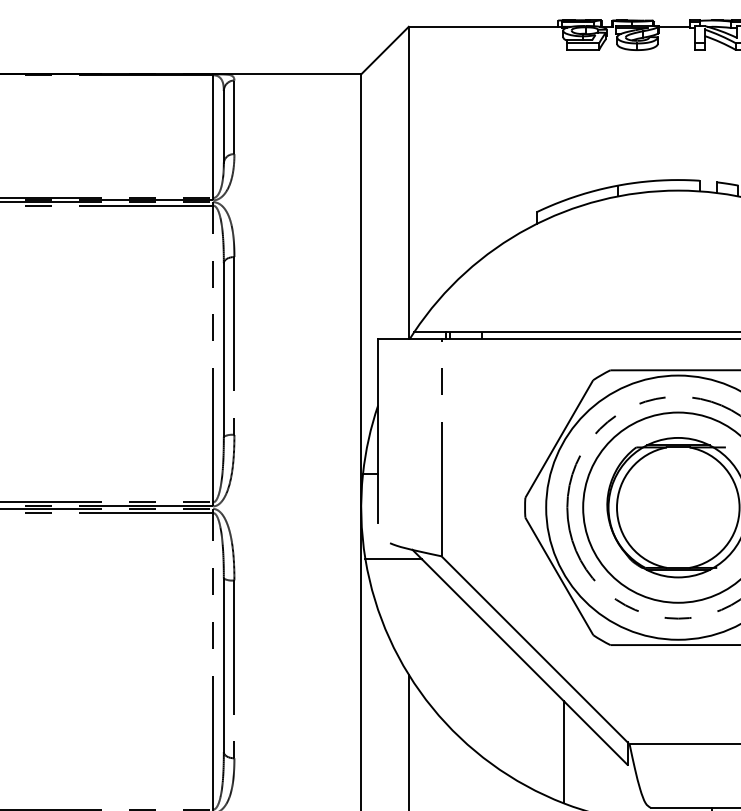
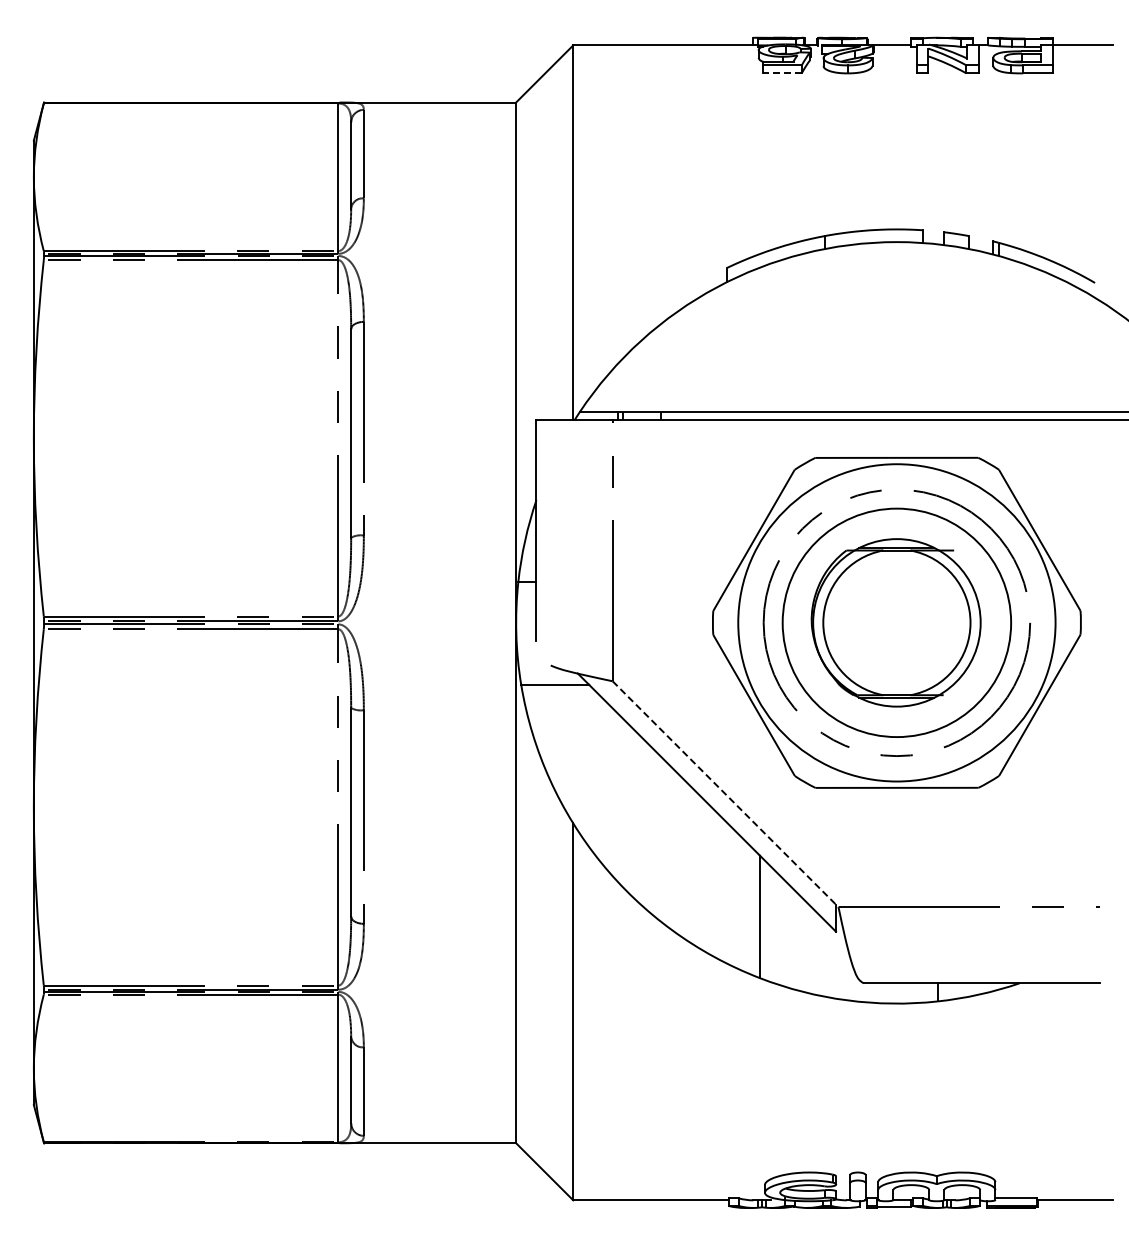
line: (583, 50) -> (782, 73), solid -> dashed
line: (535, 650) -> (725, 794), solid -> dashed

